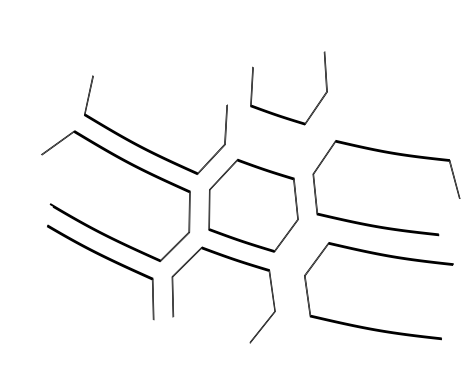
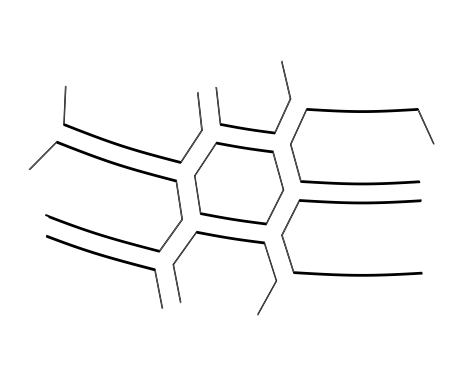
part: (278, 113) -> (247, 127), moved
part: (381, 256) -> (351, 204), moved

